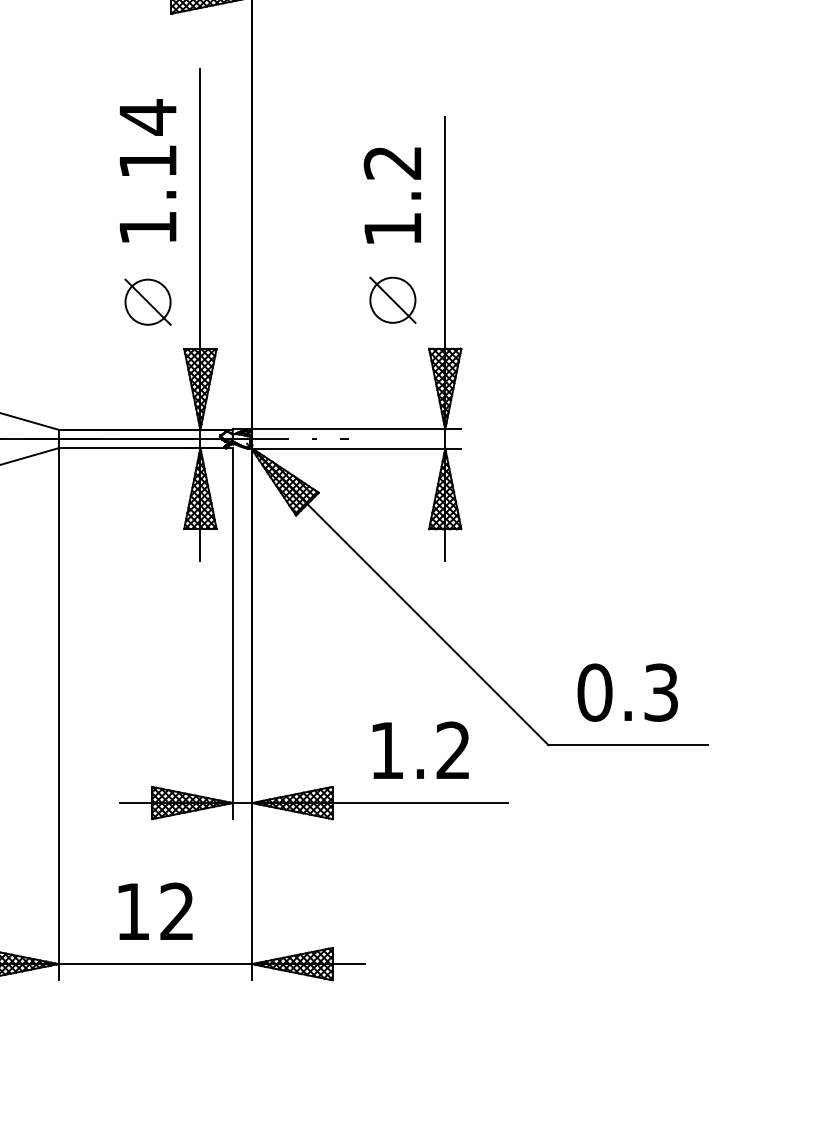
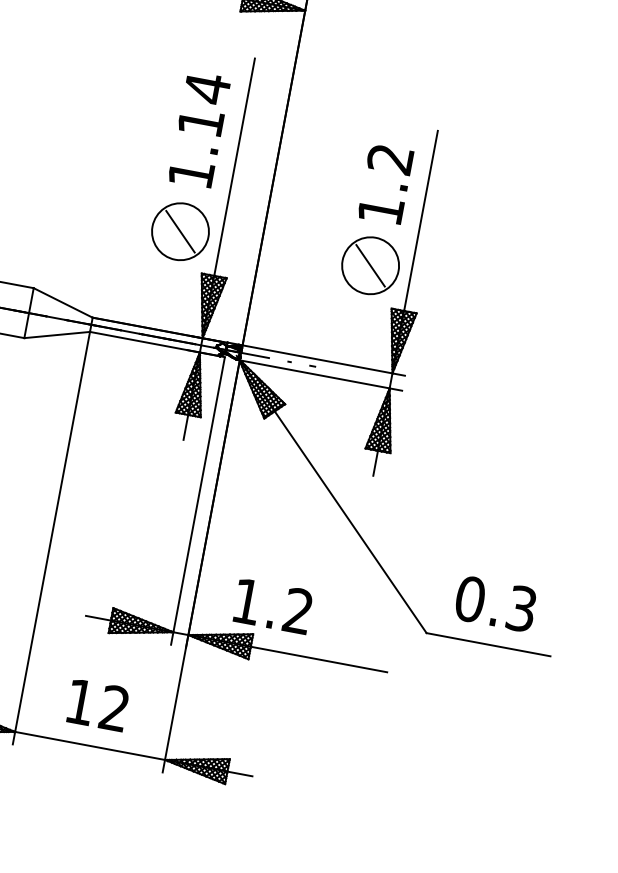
circle: (392, 299) -> (370, 265), size x1.6
circle: (147, 301) -> (180, 231), size x1.6
text: (420, 749) -> (272, 605), moved

